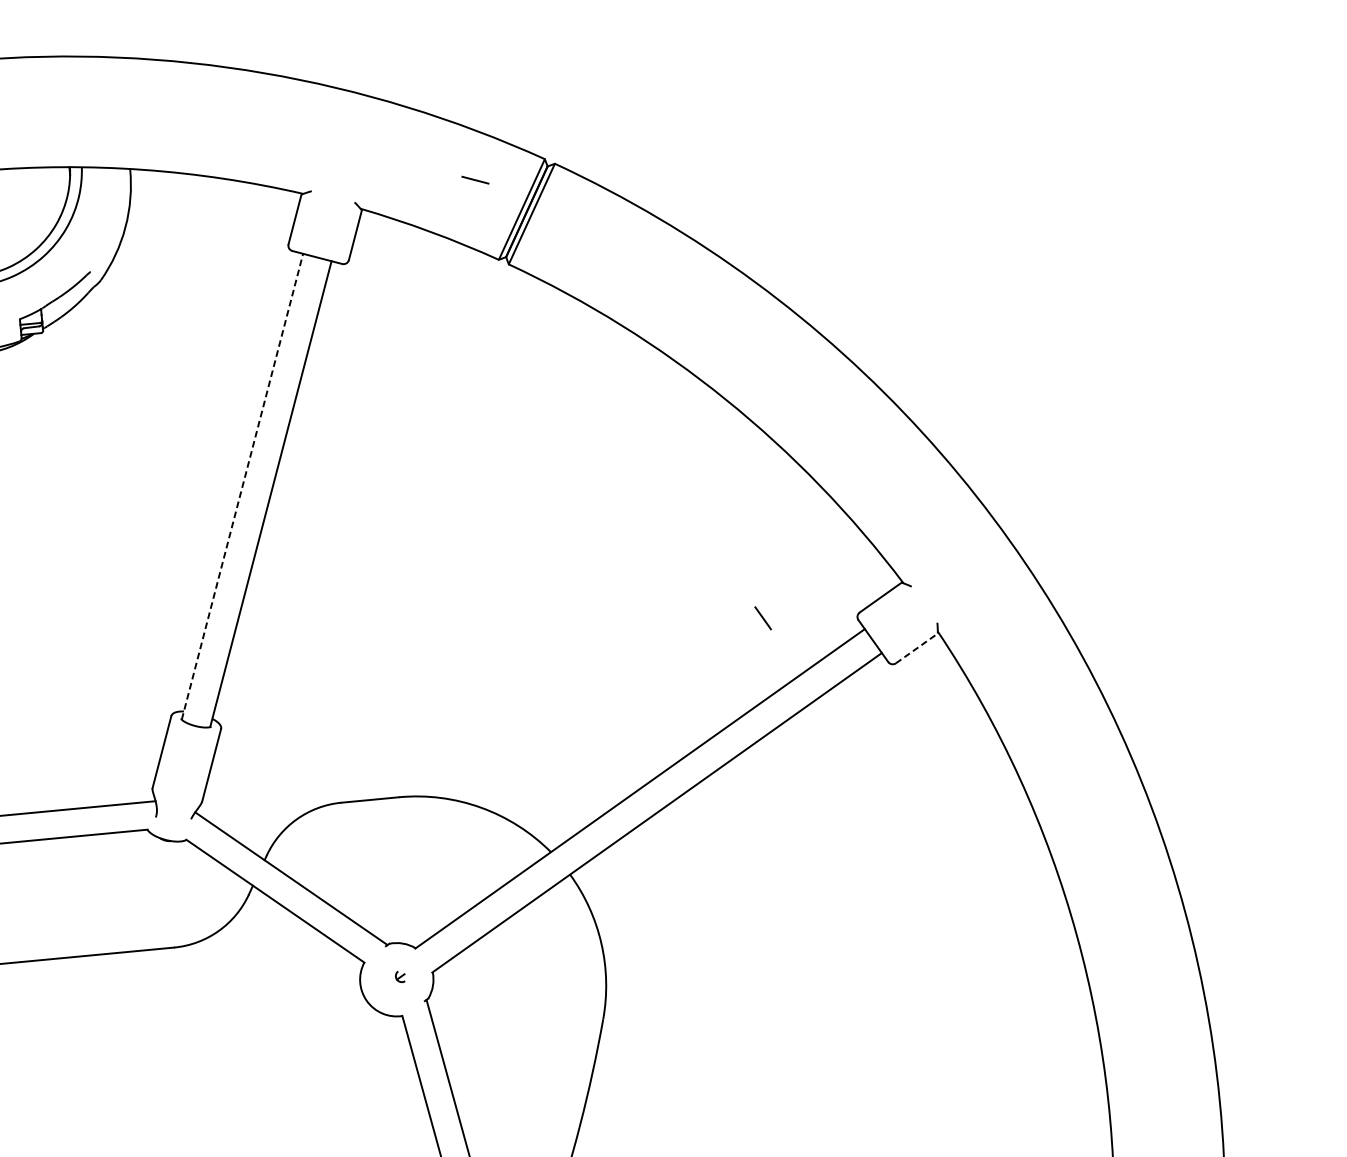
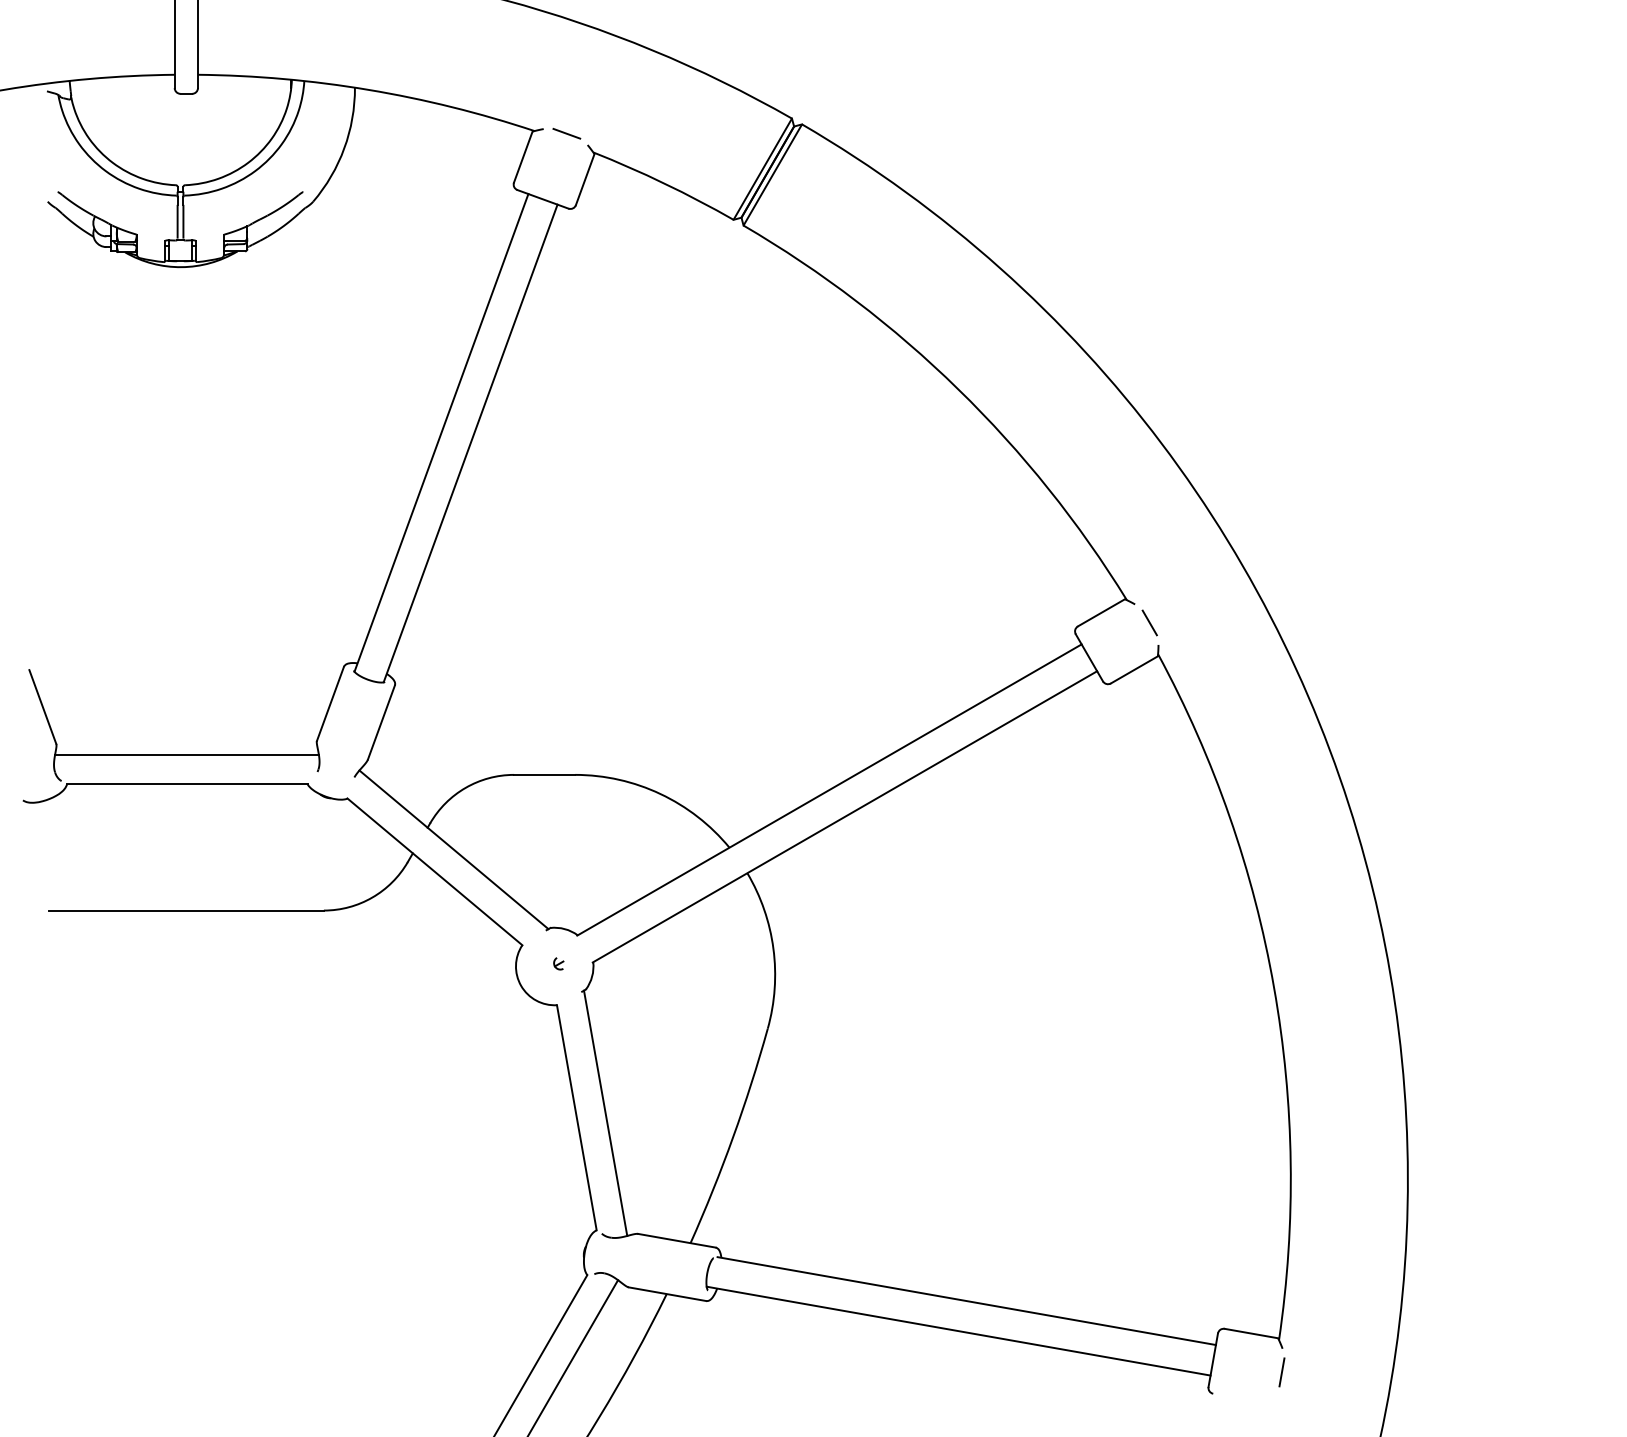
line: (475, 179) -> (566, 133), moved
line: (242, 486) -> (441, 432), dashed -> solid
line: (762, 617) -> (1149, 622), moved
line: (916, 648) -> (1134, 669), dashed -> solid

